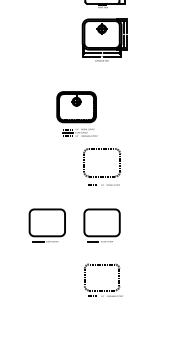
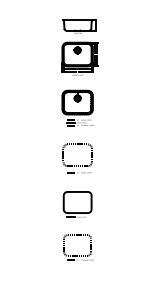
part: (76, 113) -> (77, 107), moved
part: (47, 225) -> (34, 204), removed

